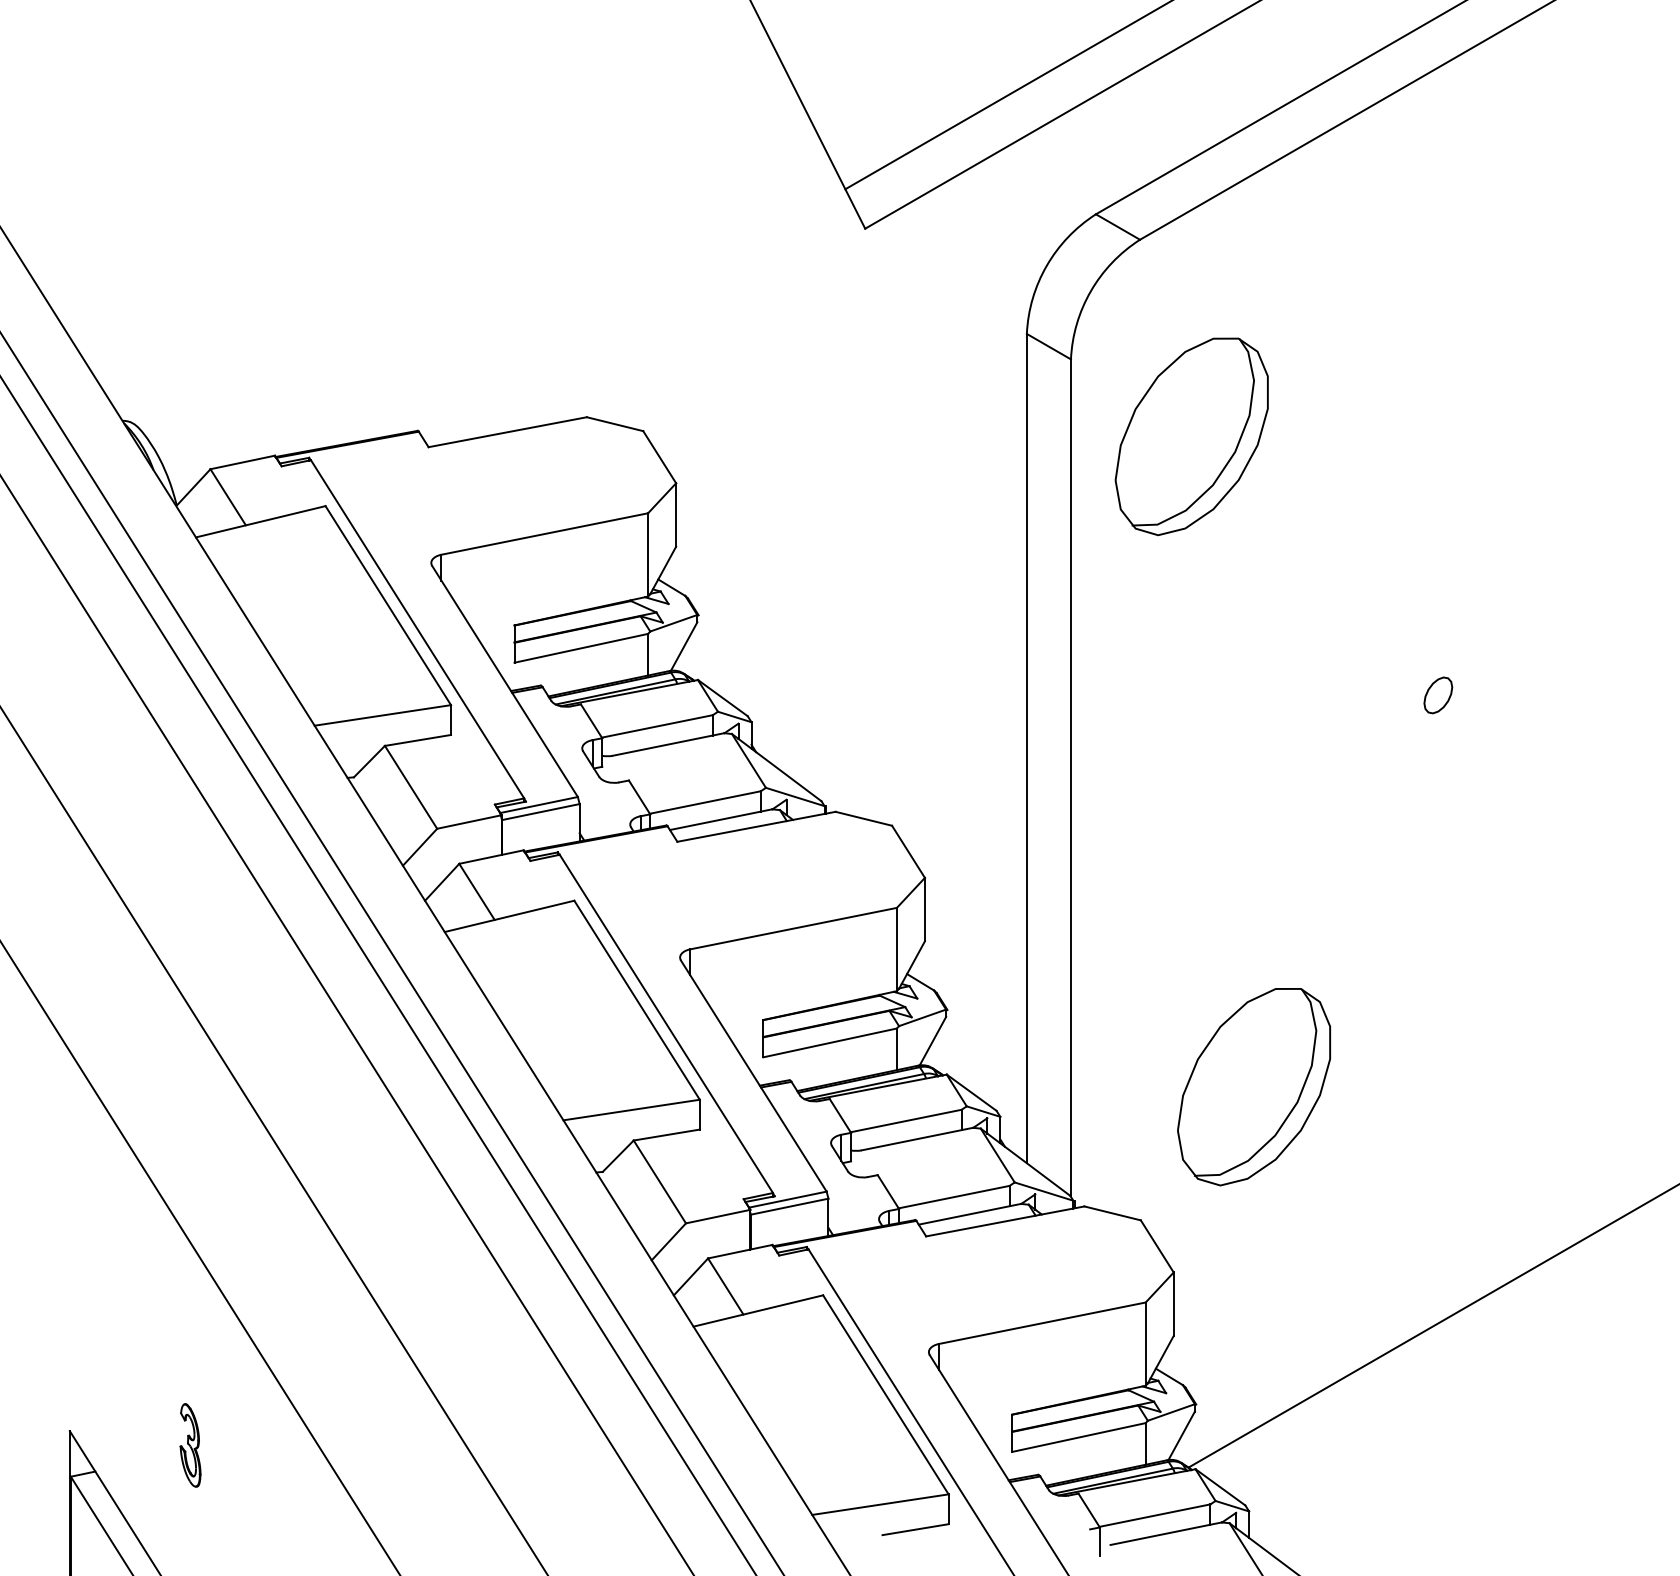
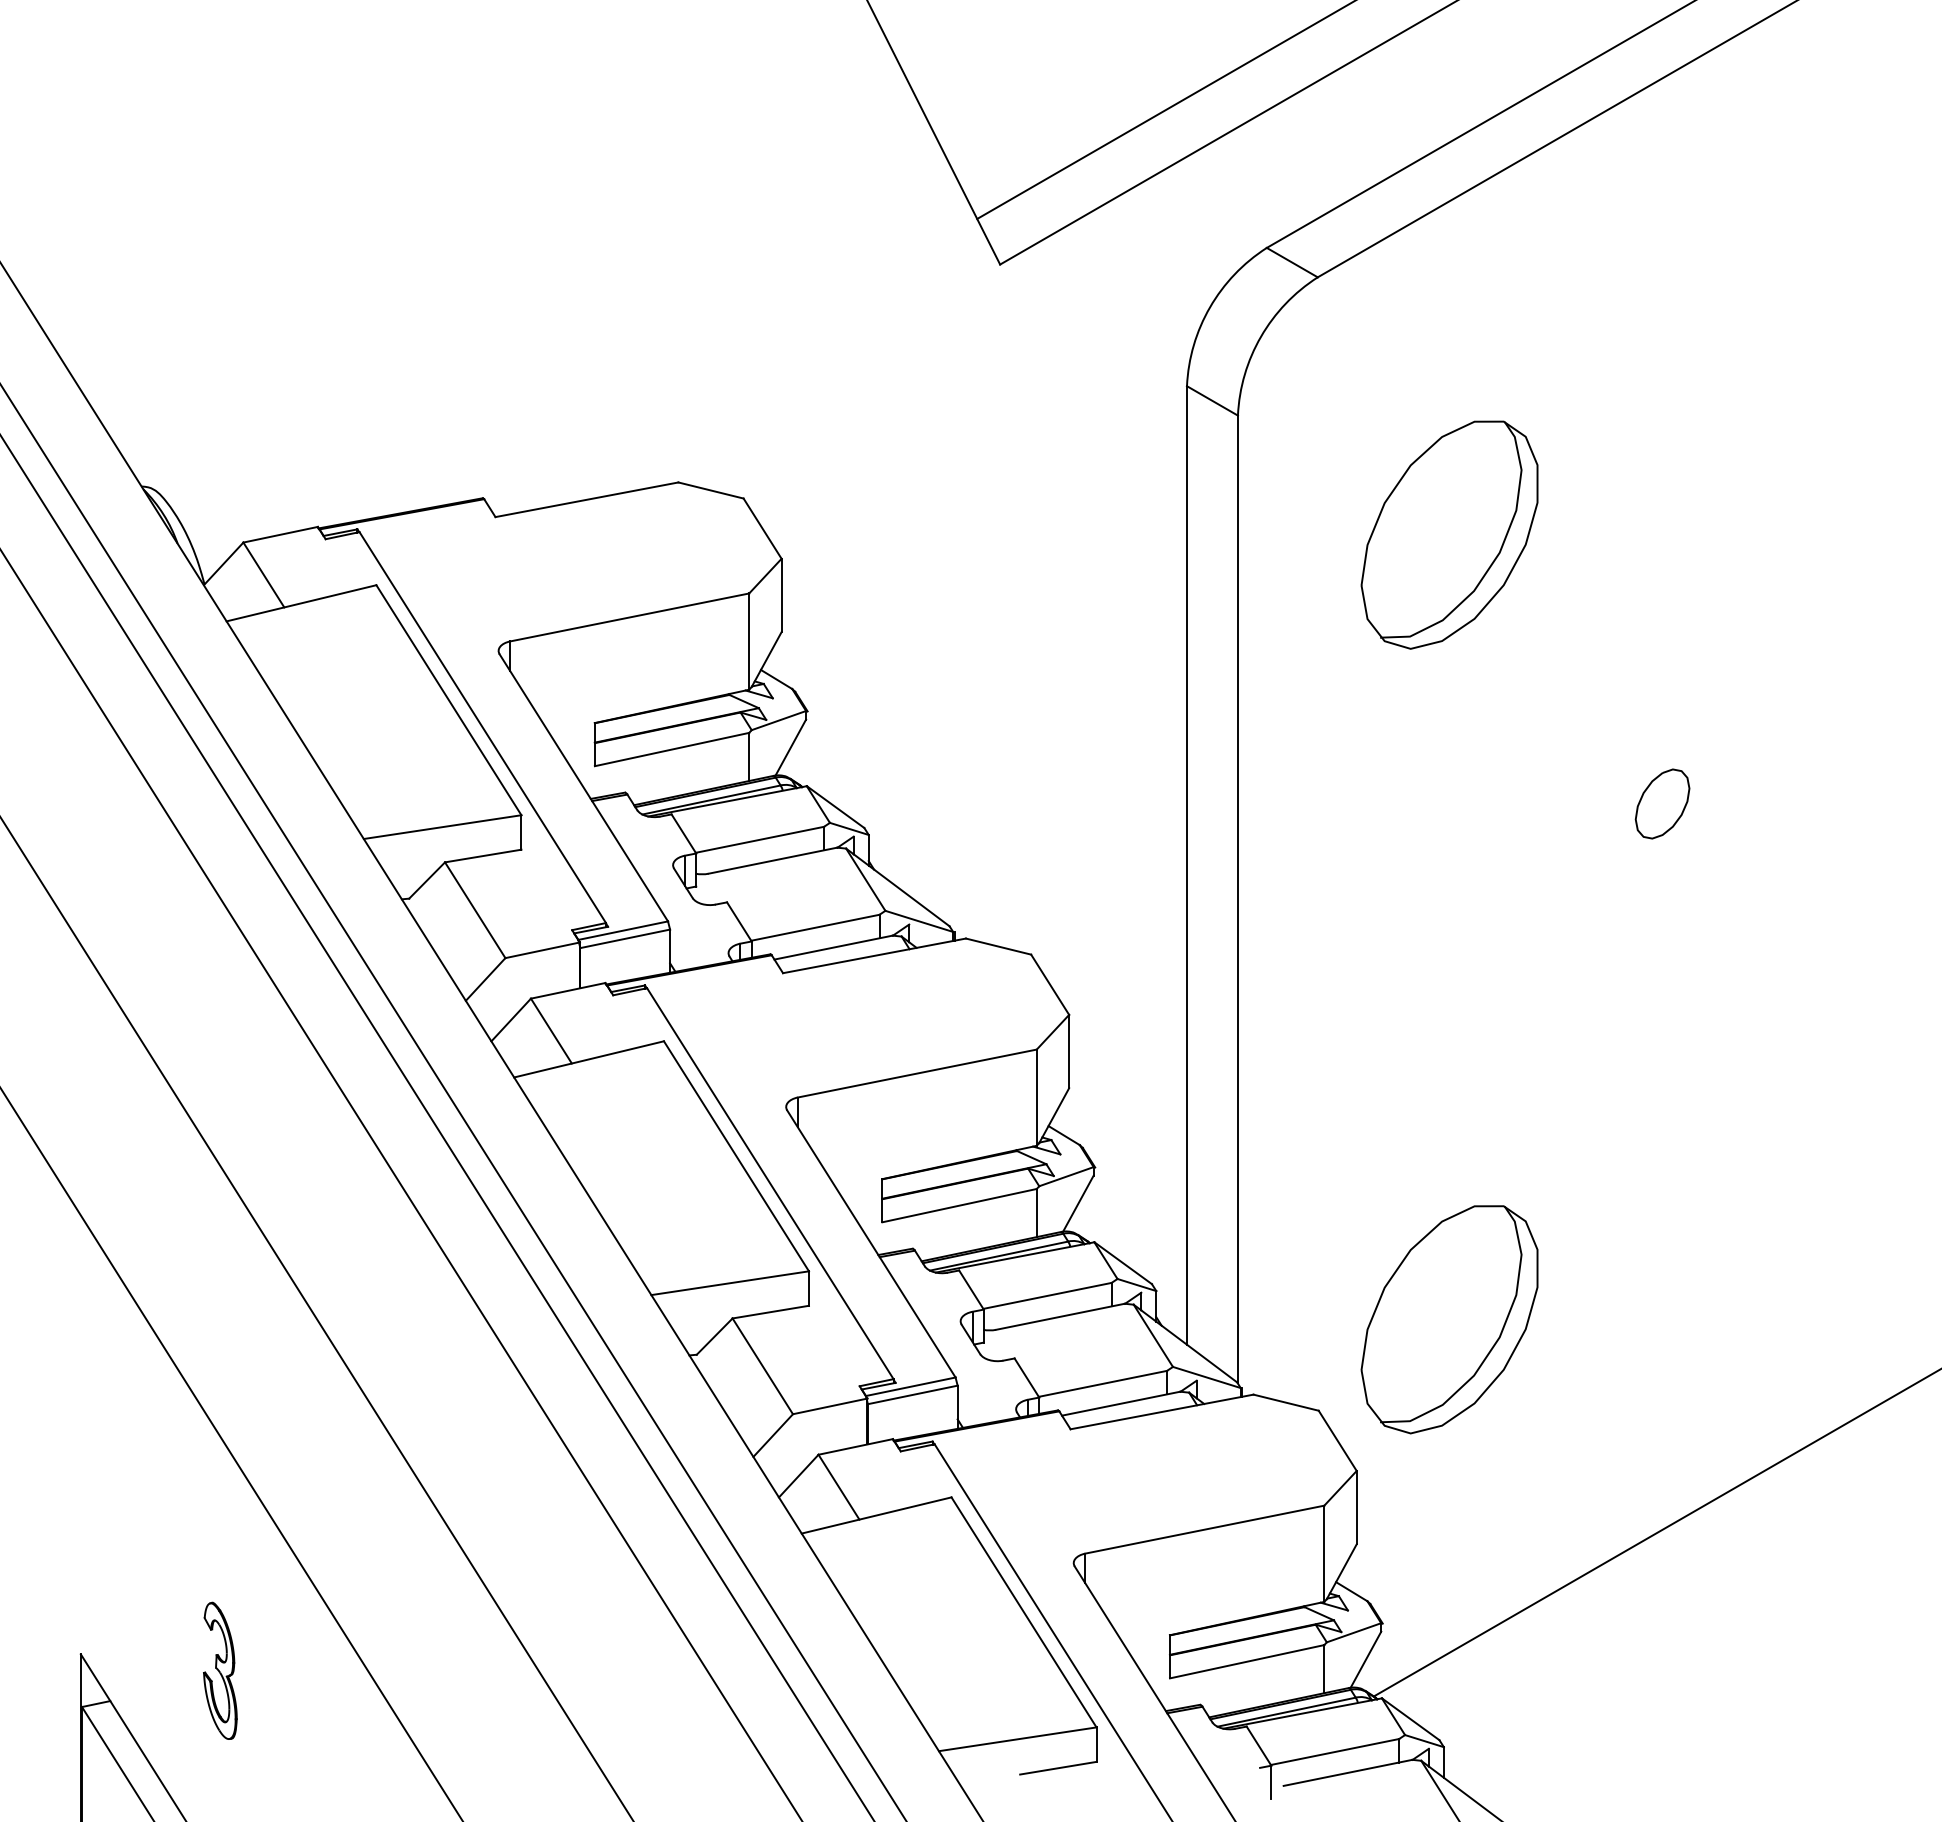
part: (1191, 436) -> (1449, 534), moved
part: (1438, 694) -> (1662, 803), size x1.67
part: (1253, 1086) -> (1449, 1319), moved
part: (190, 1445) -> (220, 1670), size x1.43

